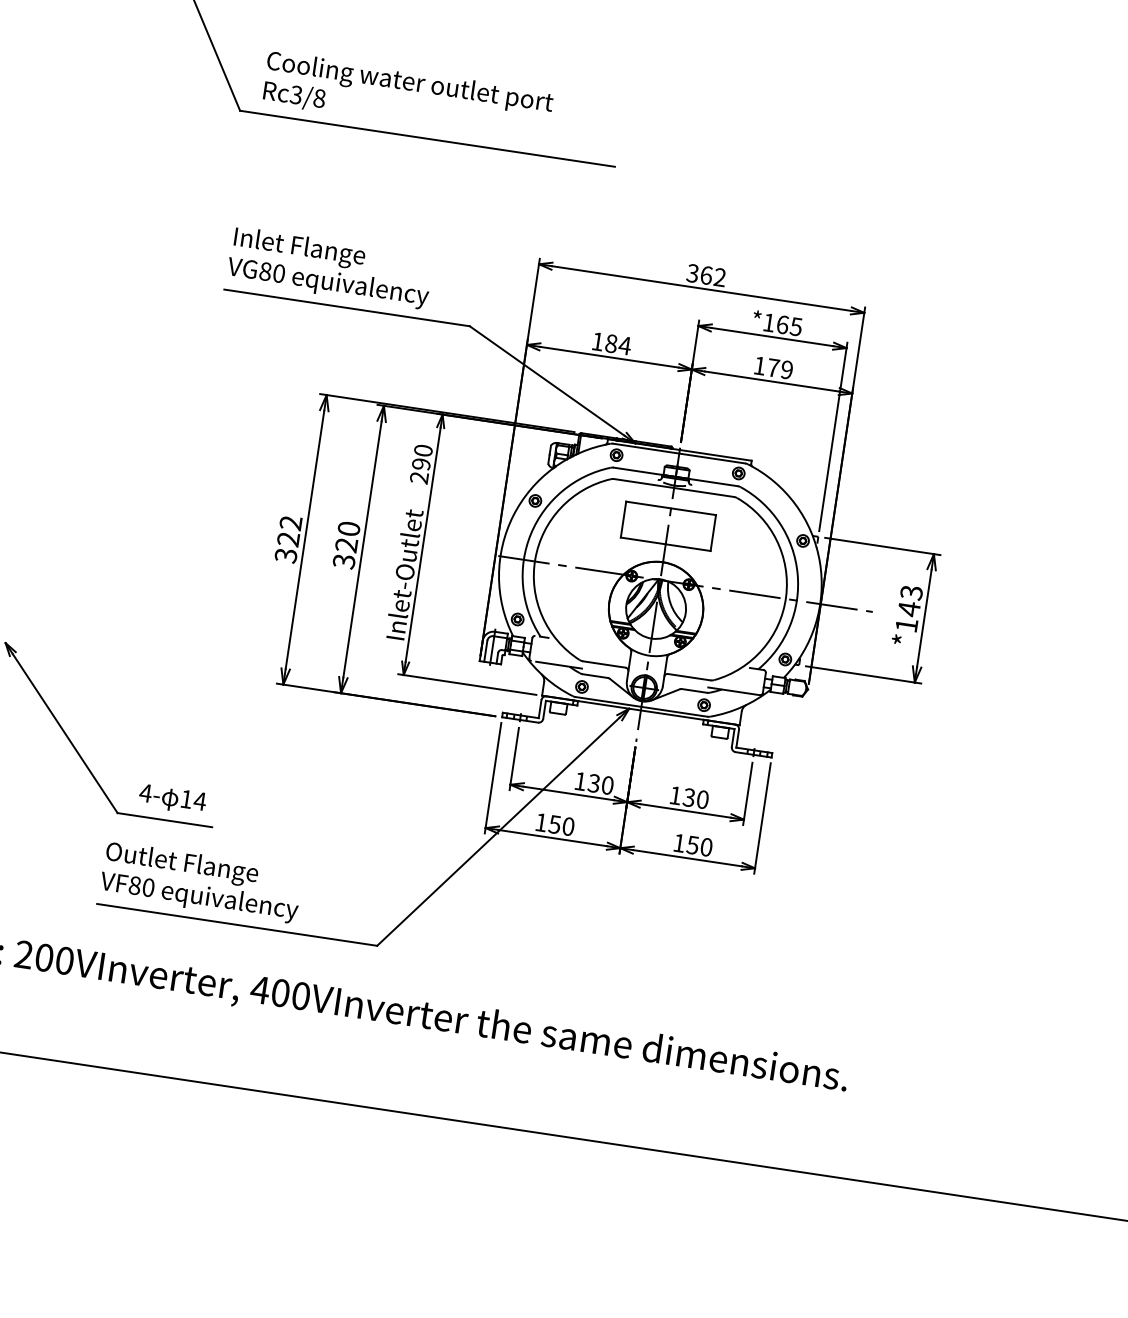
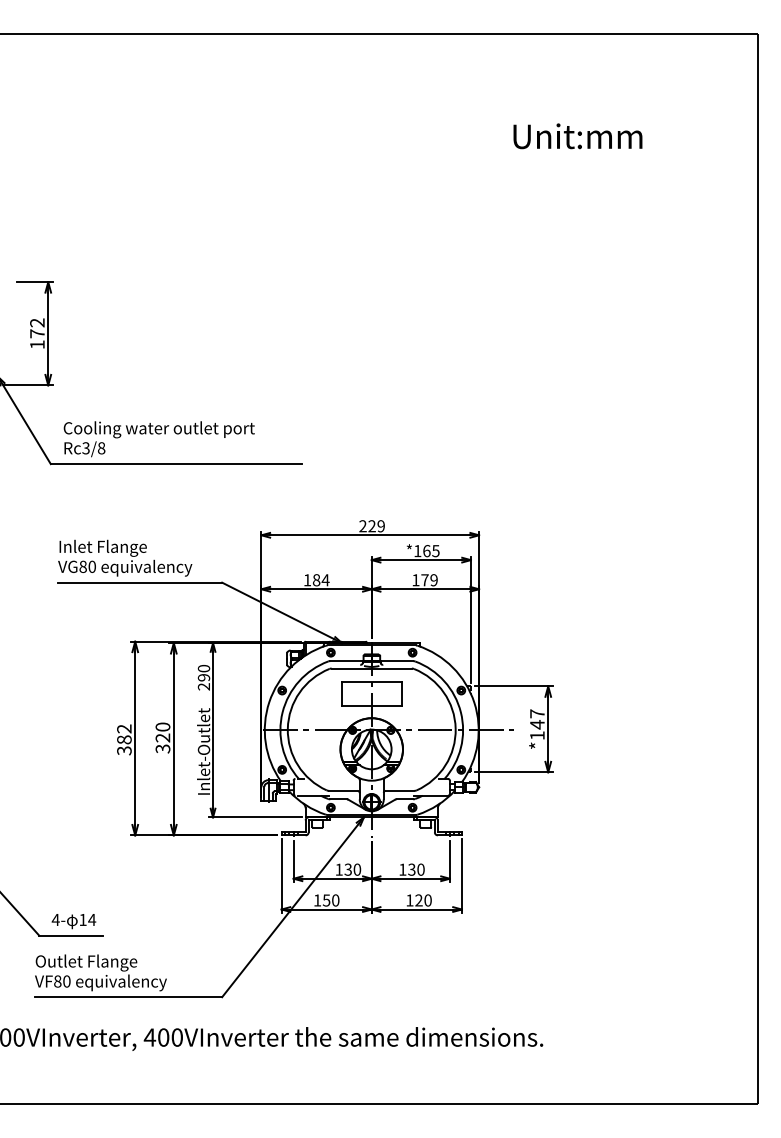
text: (705, 275) -> (371, 526), 362 -> 229
text: (288, 538) -> (124, 739), 322 -> 382
text: (911, 592) -> (537, 713), *143 -> *147
text: (692, 845) -> (418, 900), 150 -> 120

